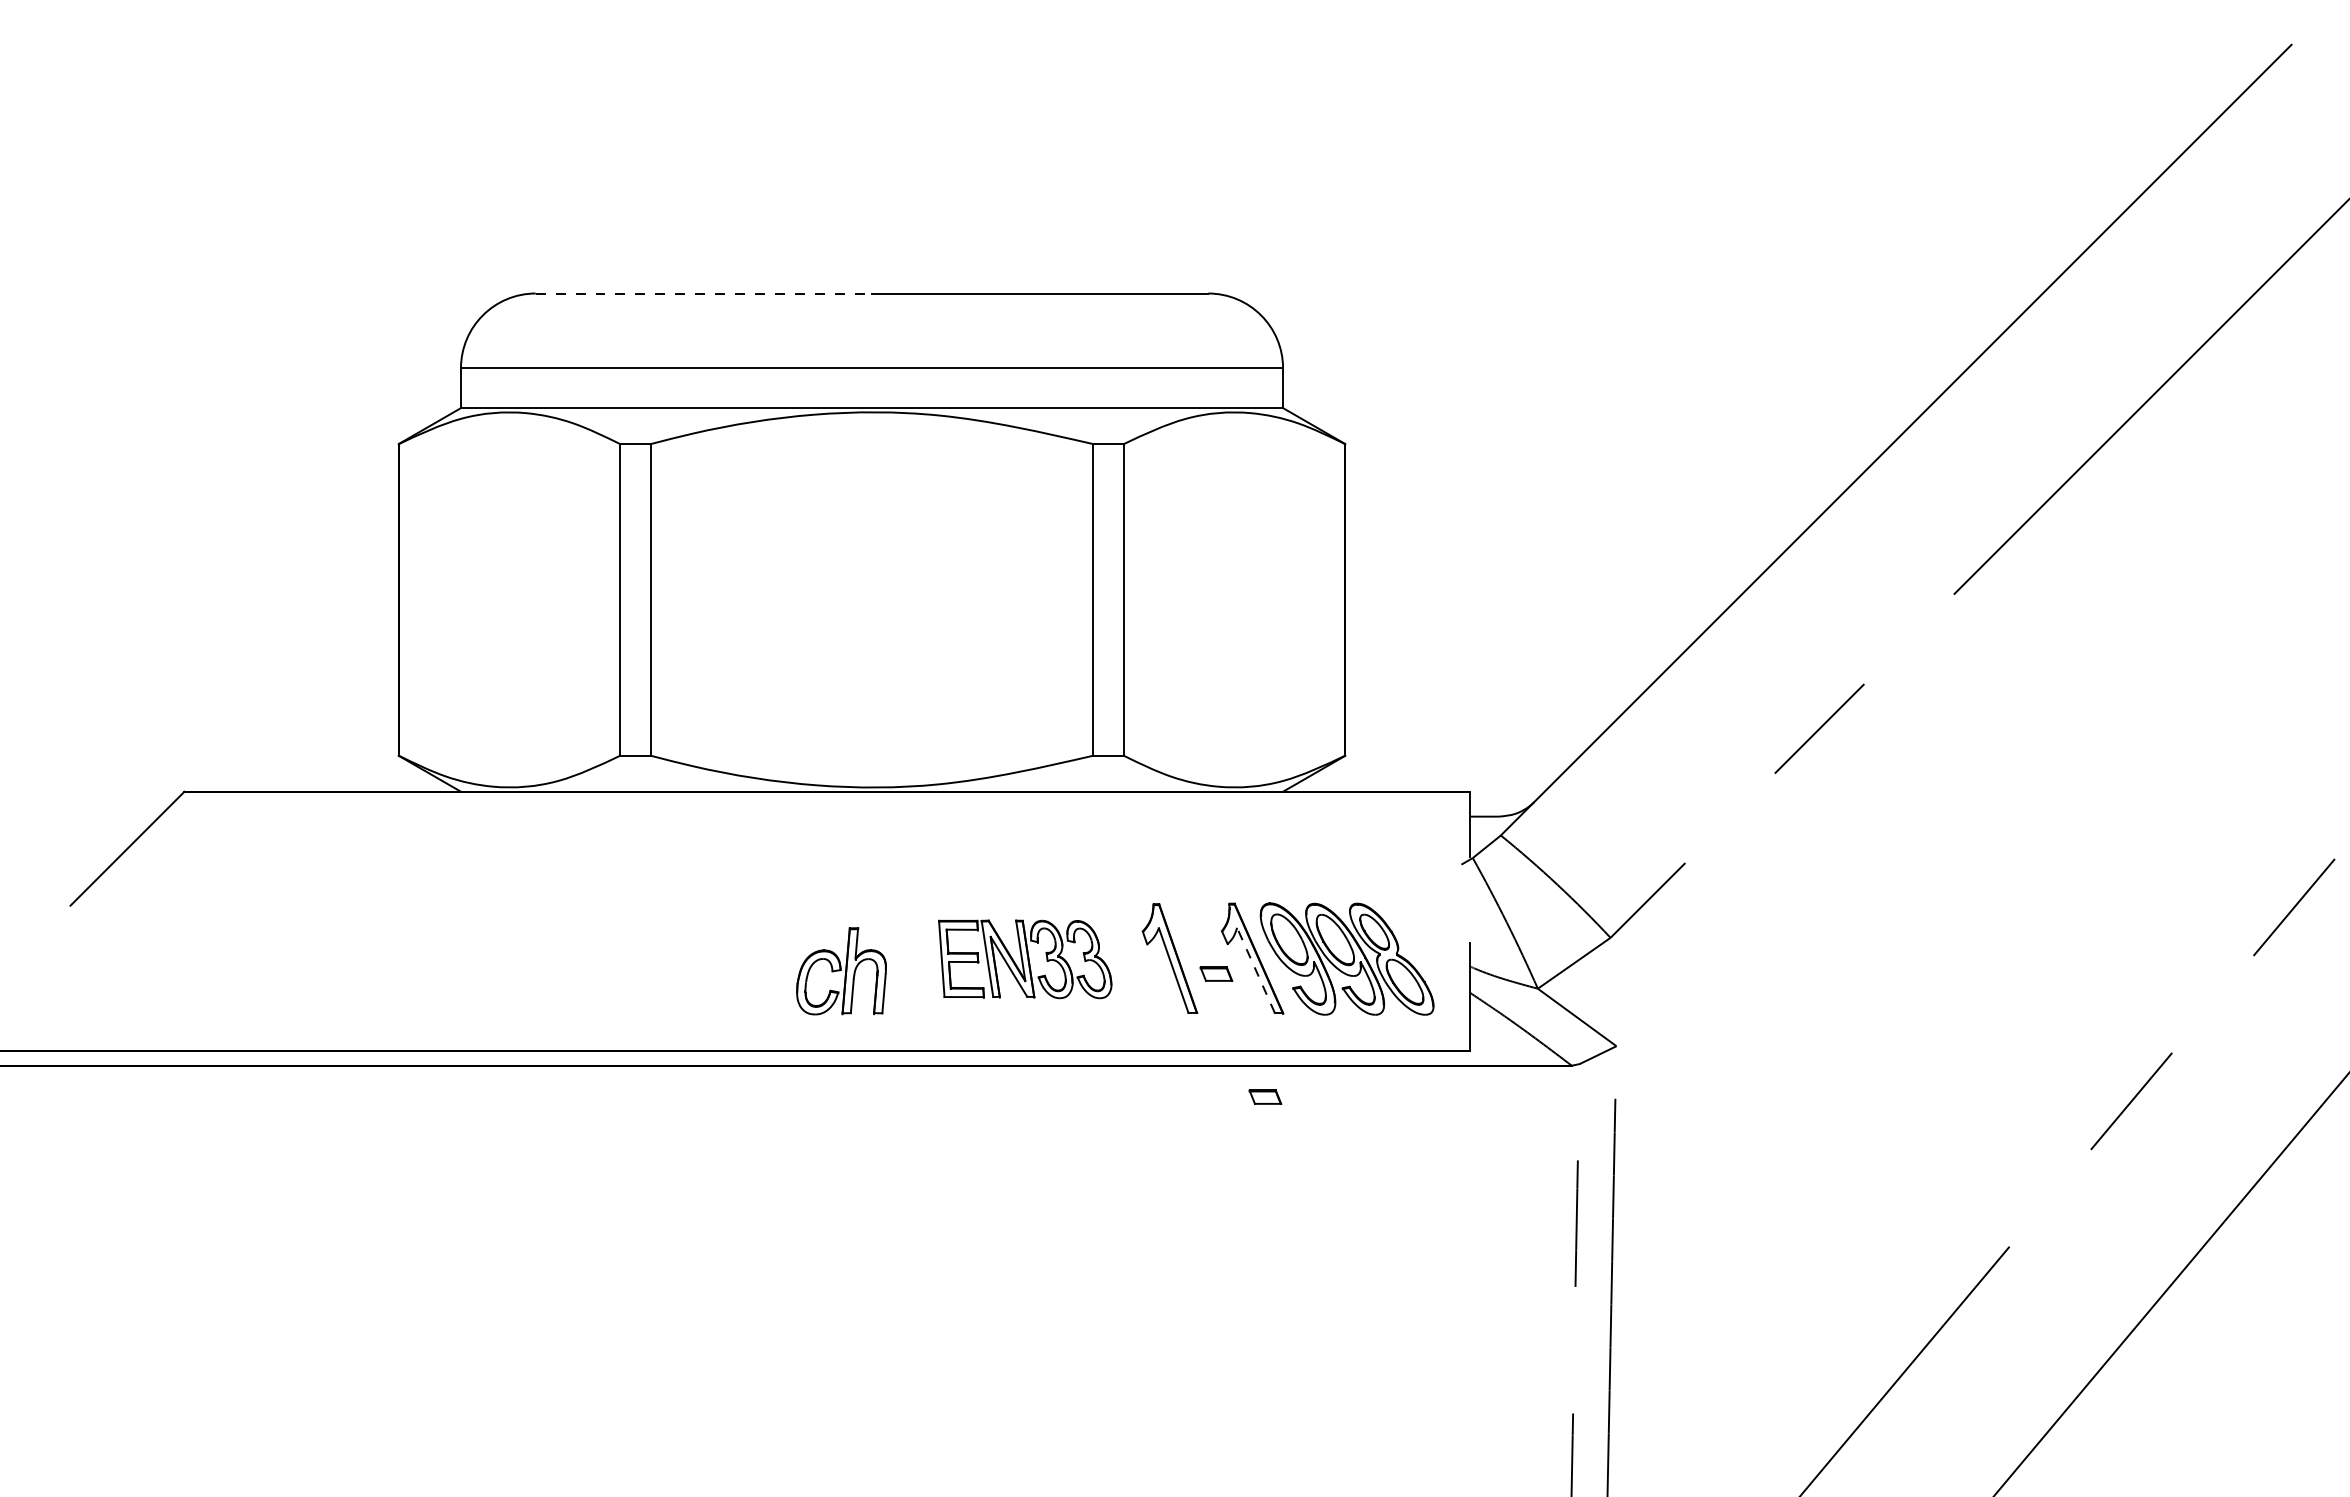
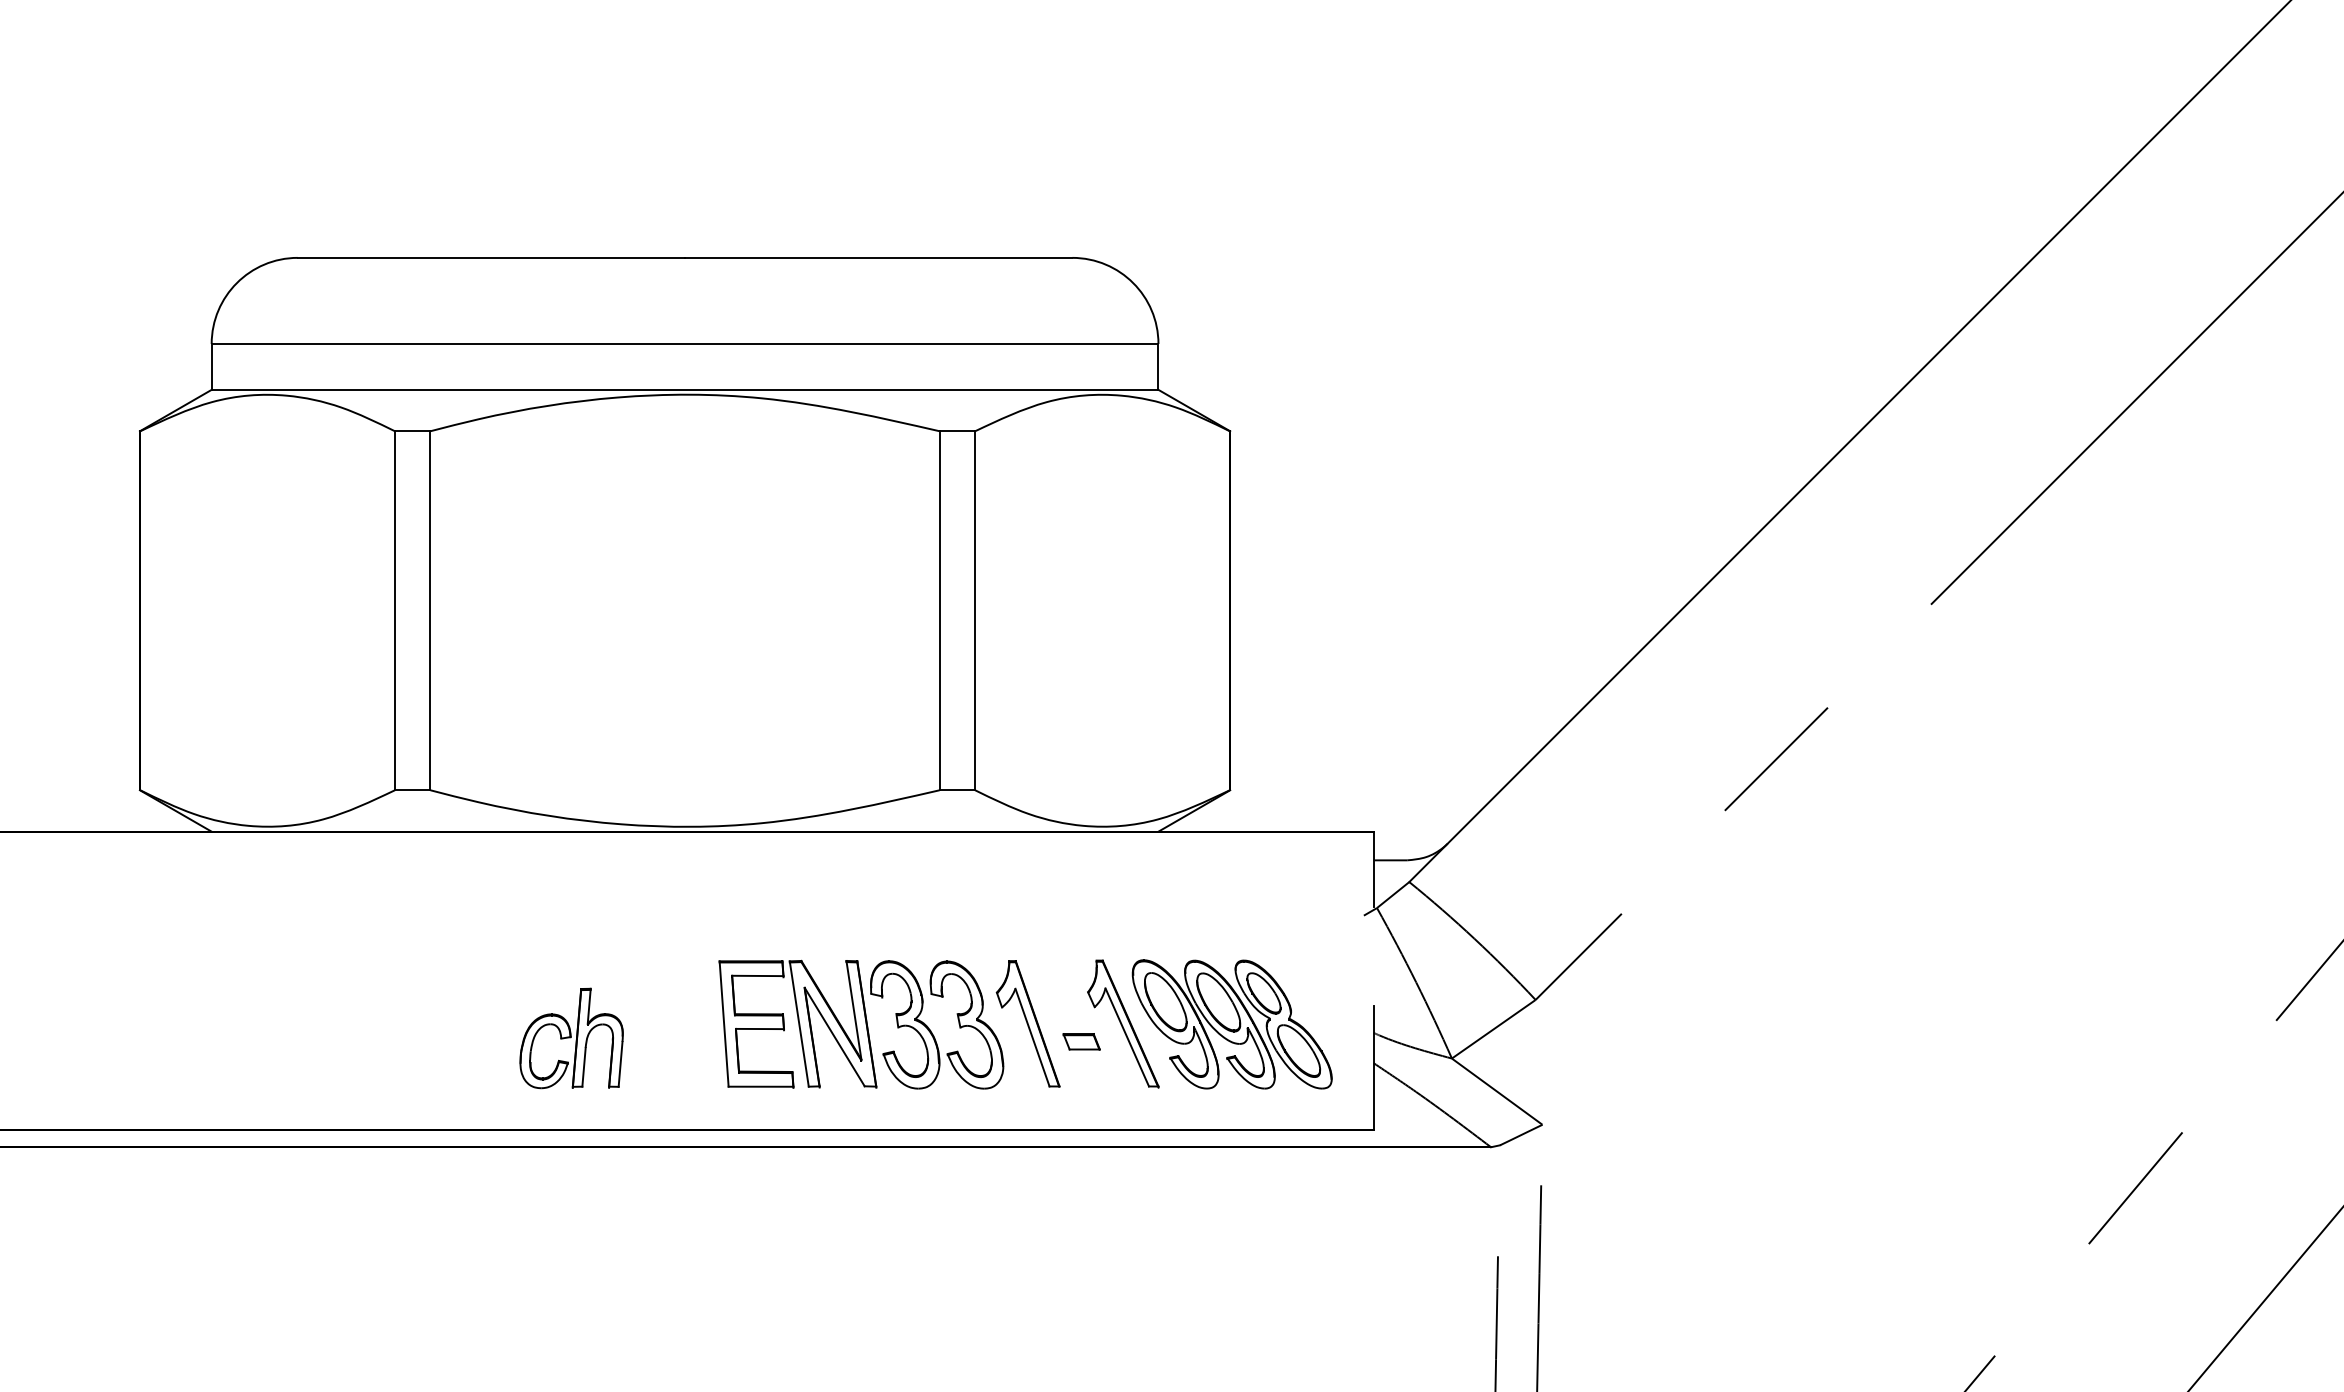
line: (704, 293) -> (492, 257), dashed -> solid
part: (1025, 959) -> (861, 1024), size x1.43
line: (1255, 970) -> (1126, 1037), dashed -> solid
part: (841, 971) -> (571, 1038), moved
part: (1265, 1096) -> (1138, 1182), removed

